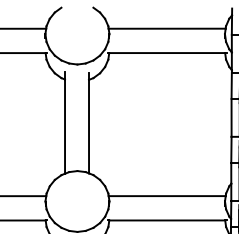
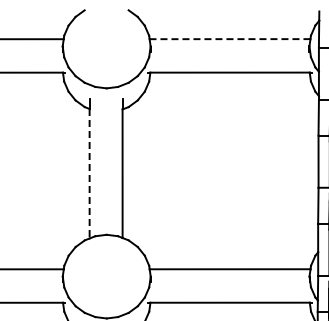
line: (166, 28) -> (229, 39), solid -> dashed
line: (64, 126) -> (89, 173), solid -> dashed

